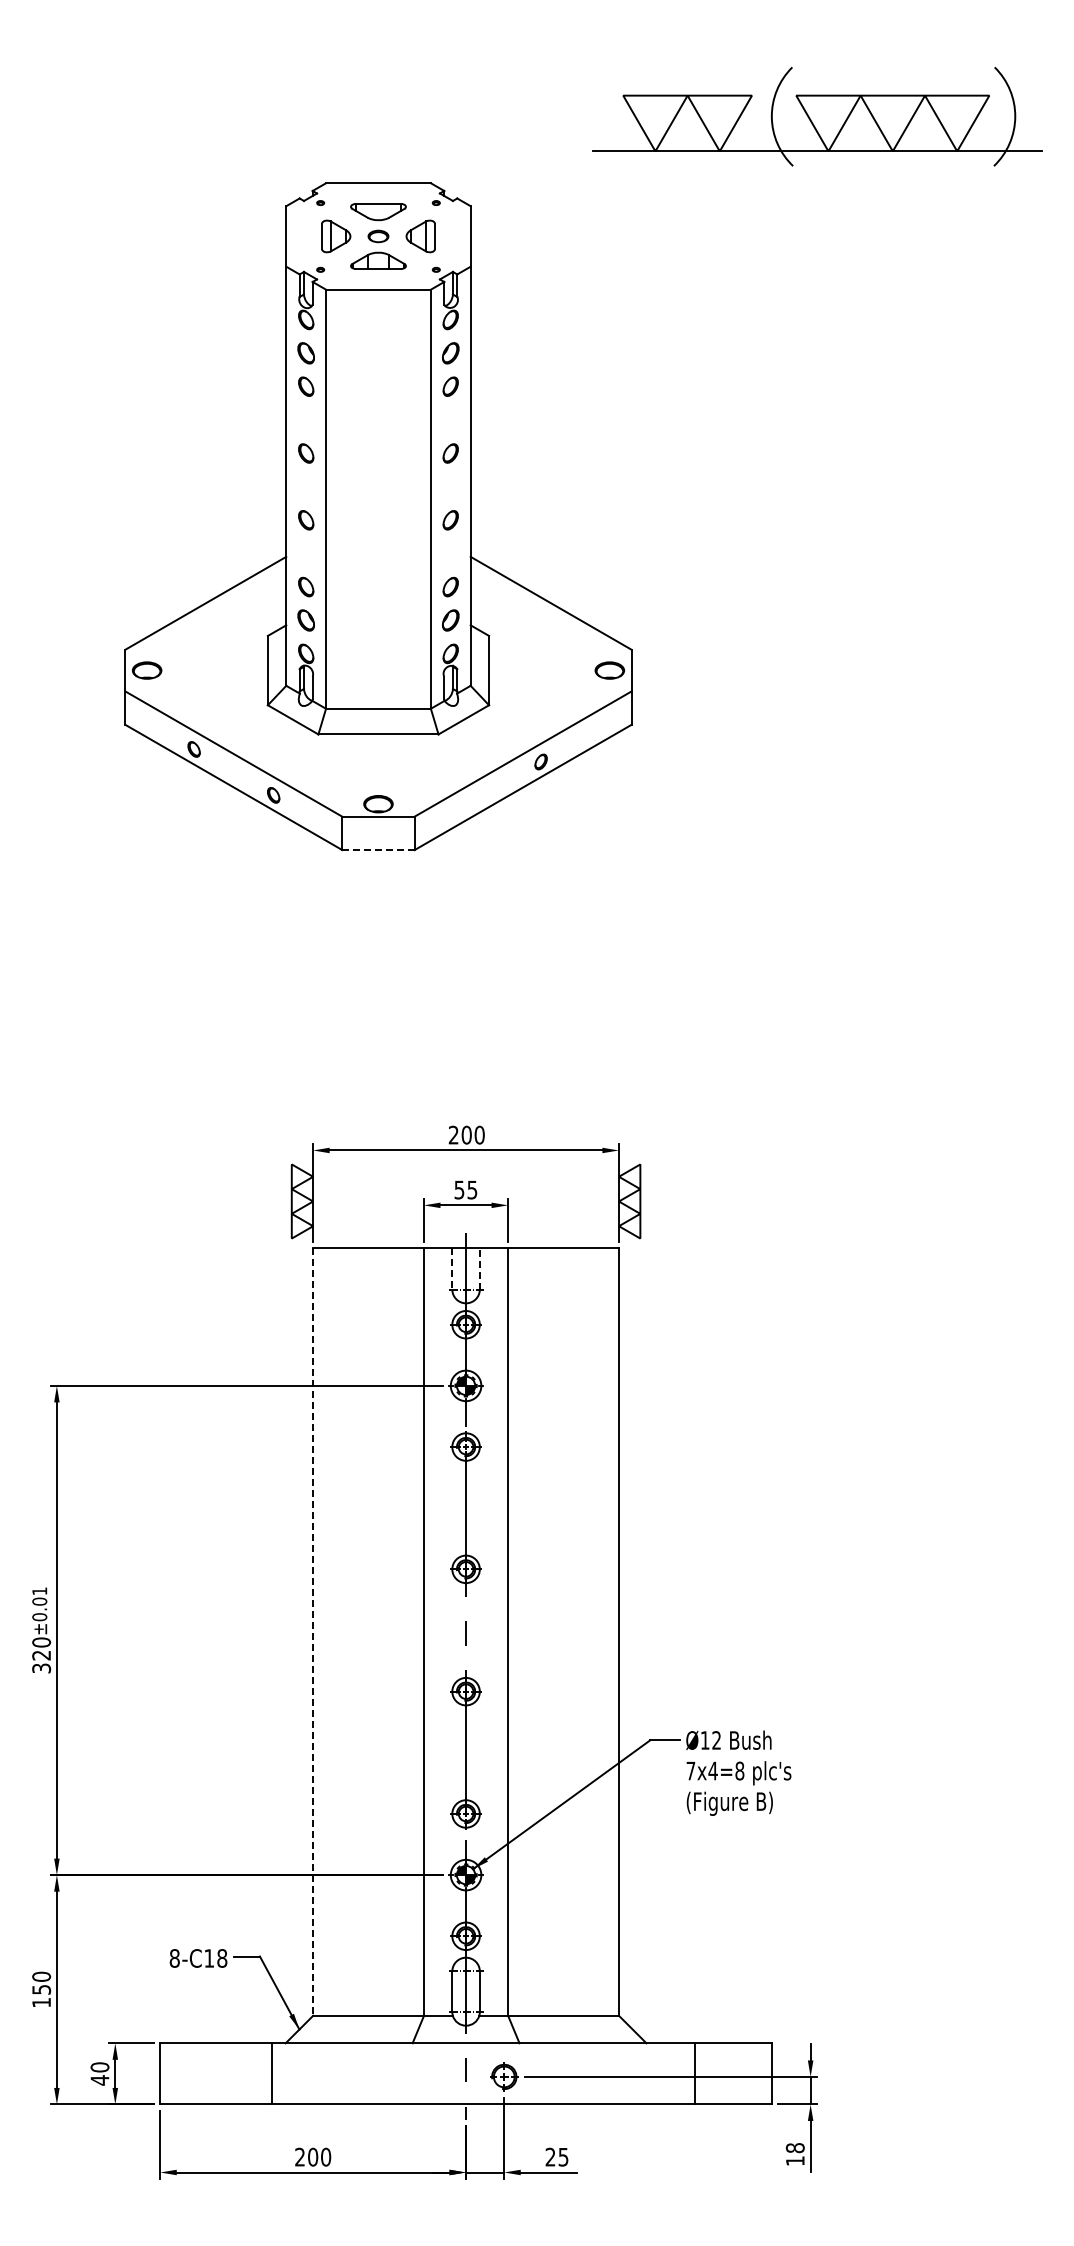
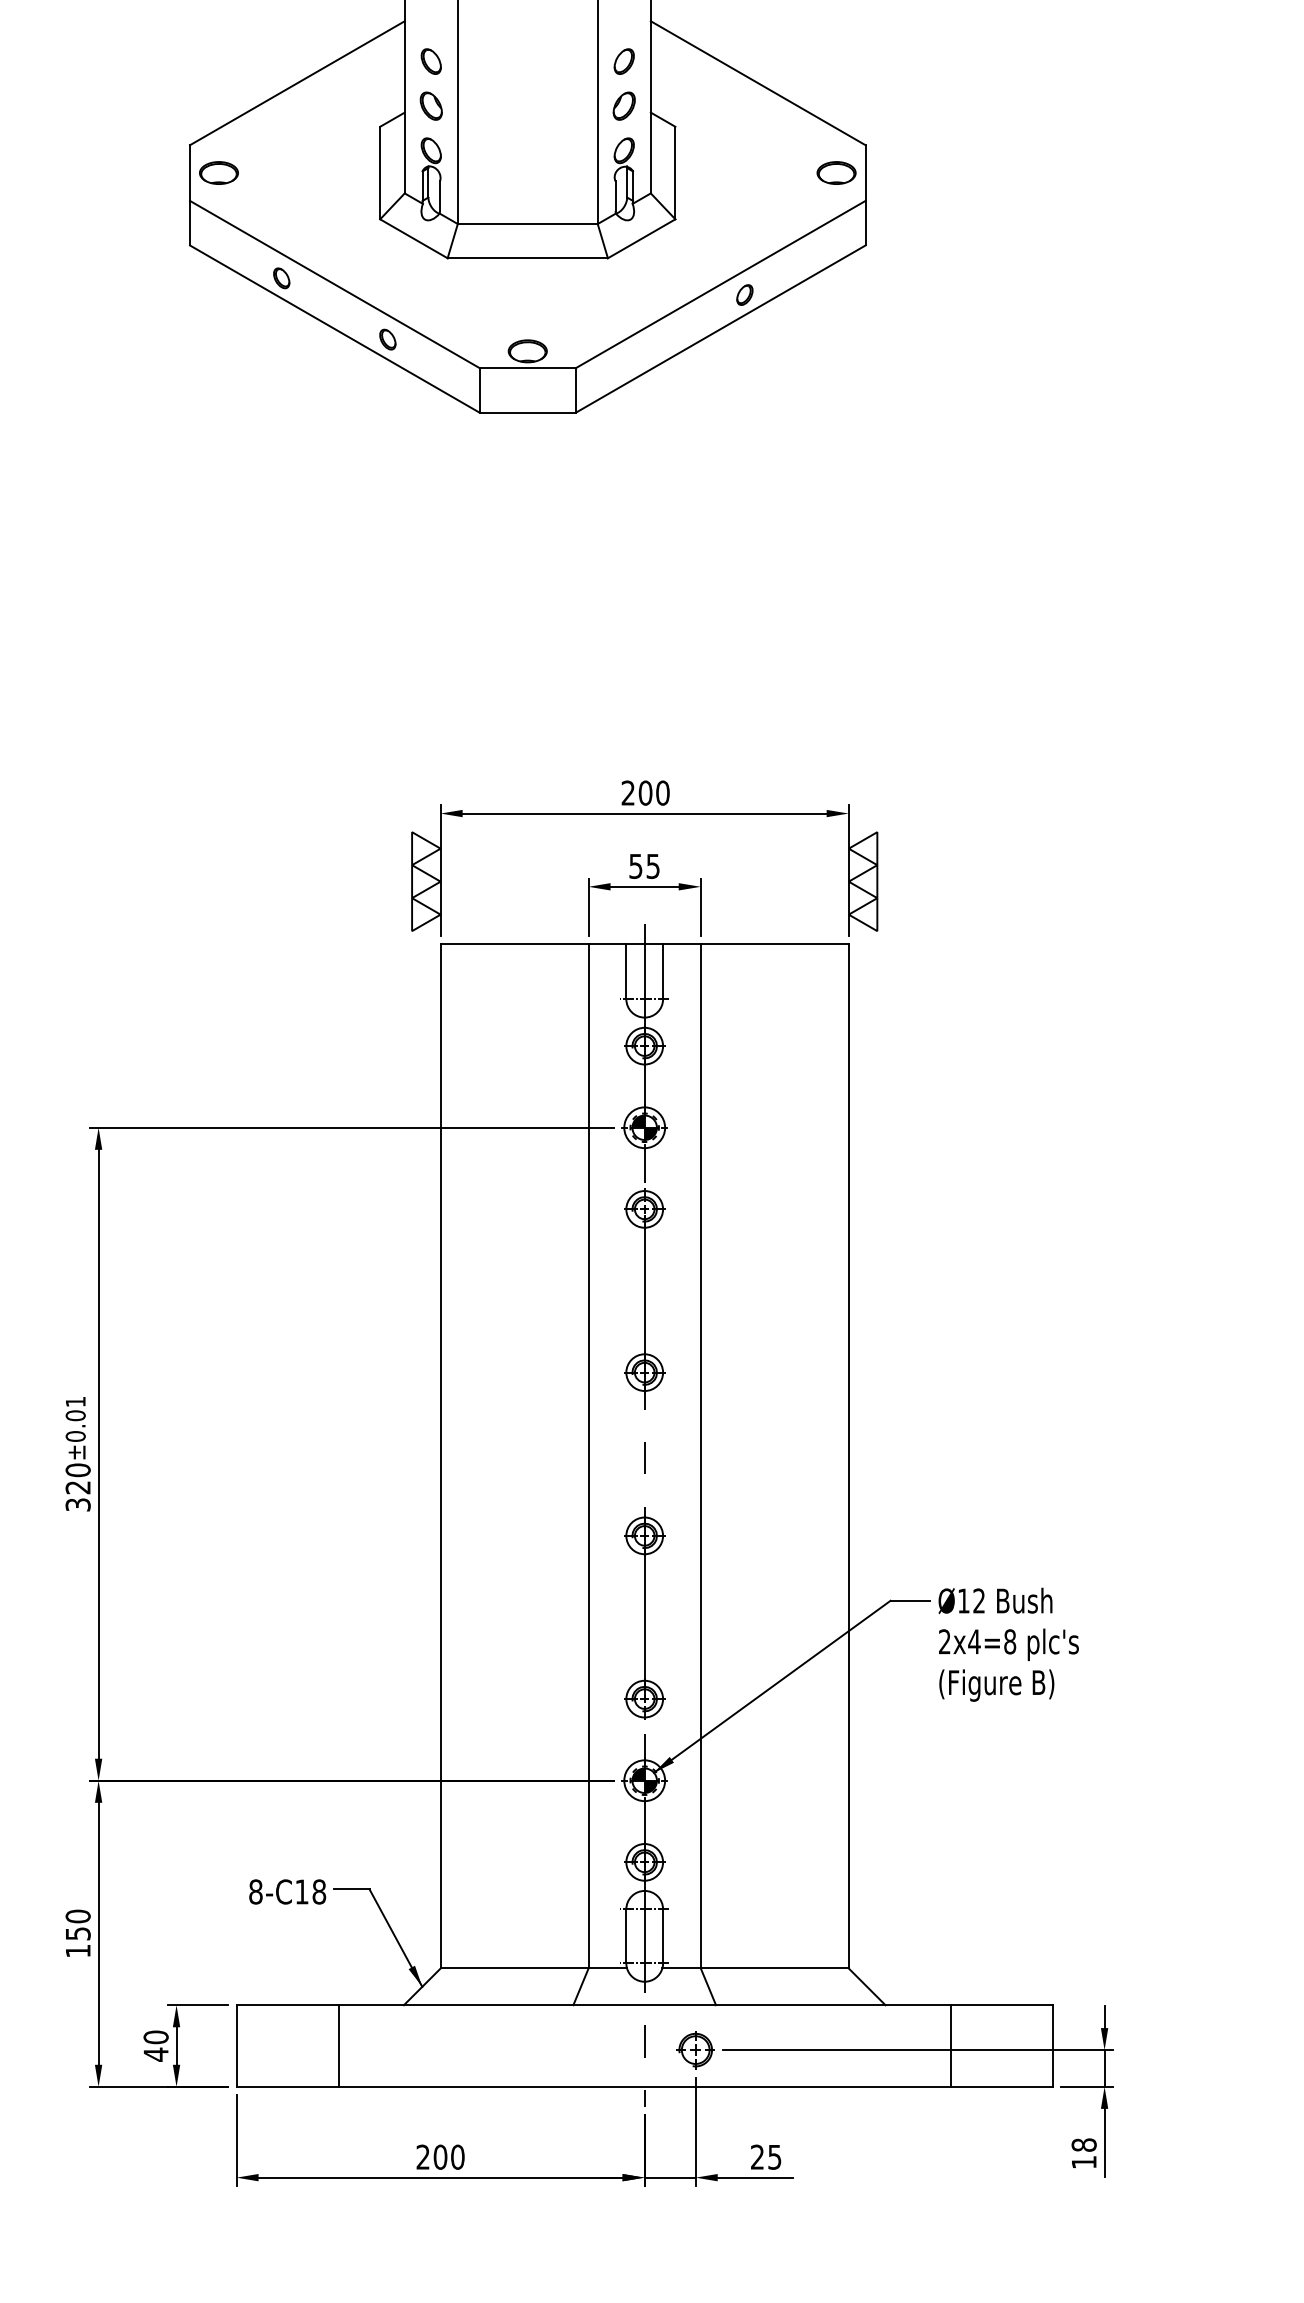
line: (377, 850) -> (526, 413), dashed -> solid
line: (452, 1268) -> (626, 971), dashed -> solid
line: (479, 1268) -> (662, 971), dashed -> solid
line: (313, 1632) -> (441, 1456), dashed -> solid
text: (690, 1770) -> (944, 1641), 7x4=8 -> 2x4=8
line: (271, 2073) -> (338, 2045), moved

